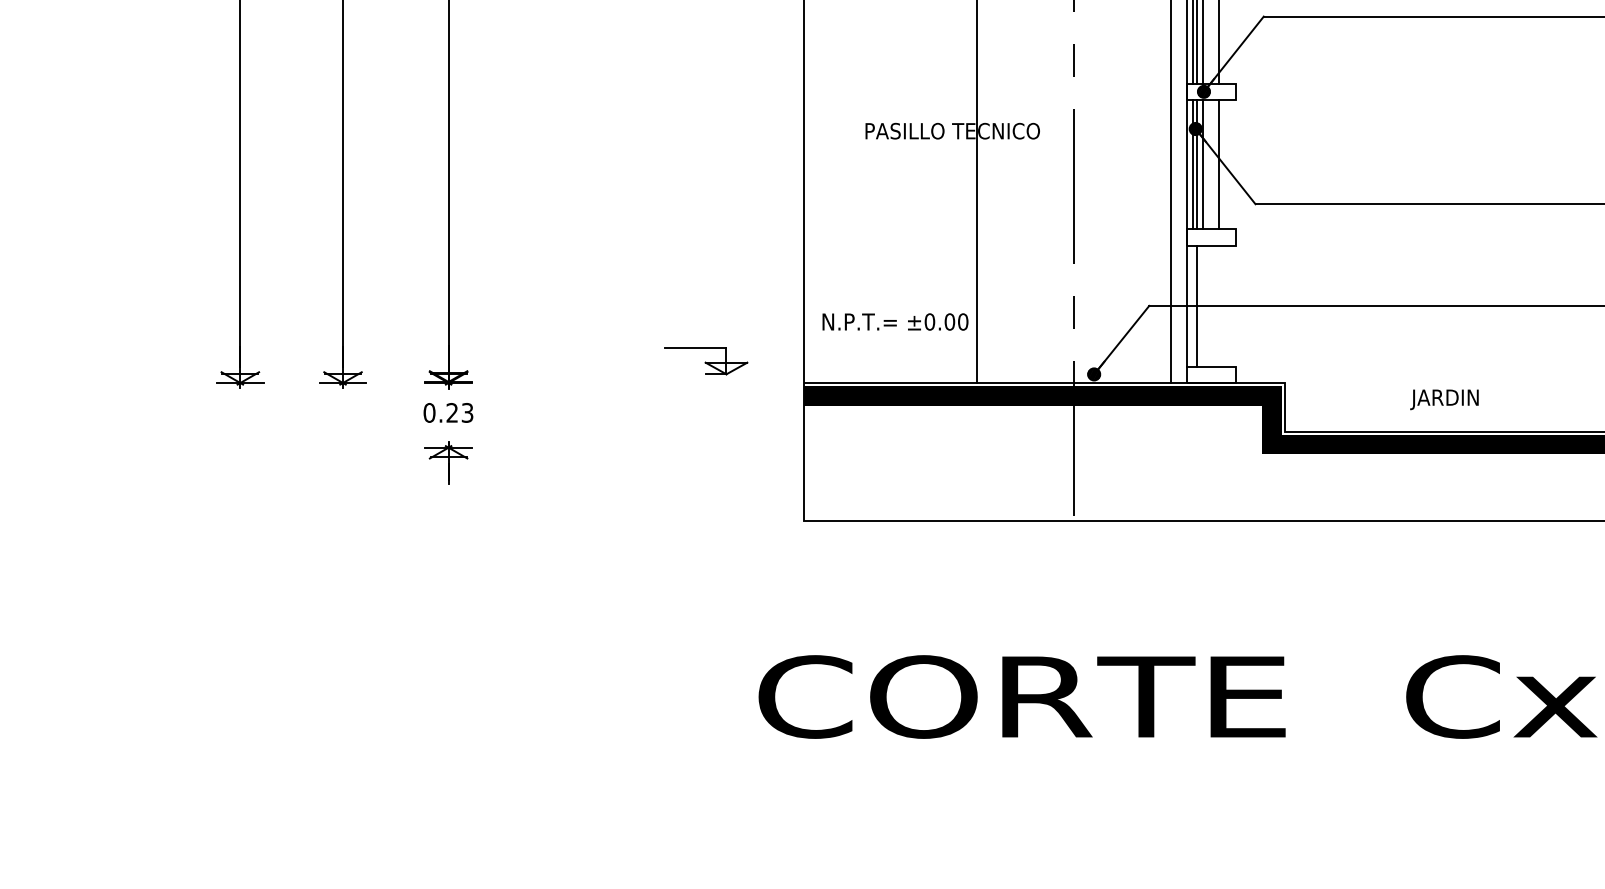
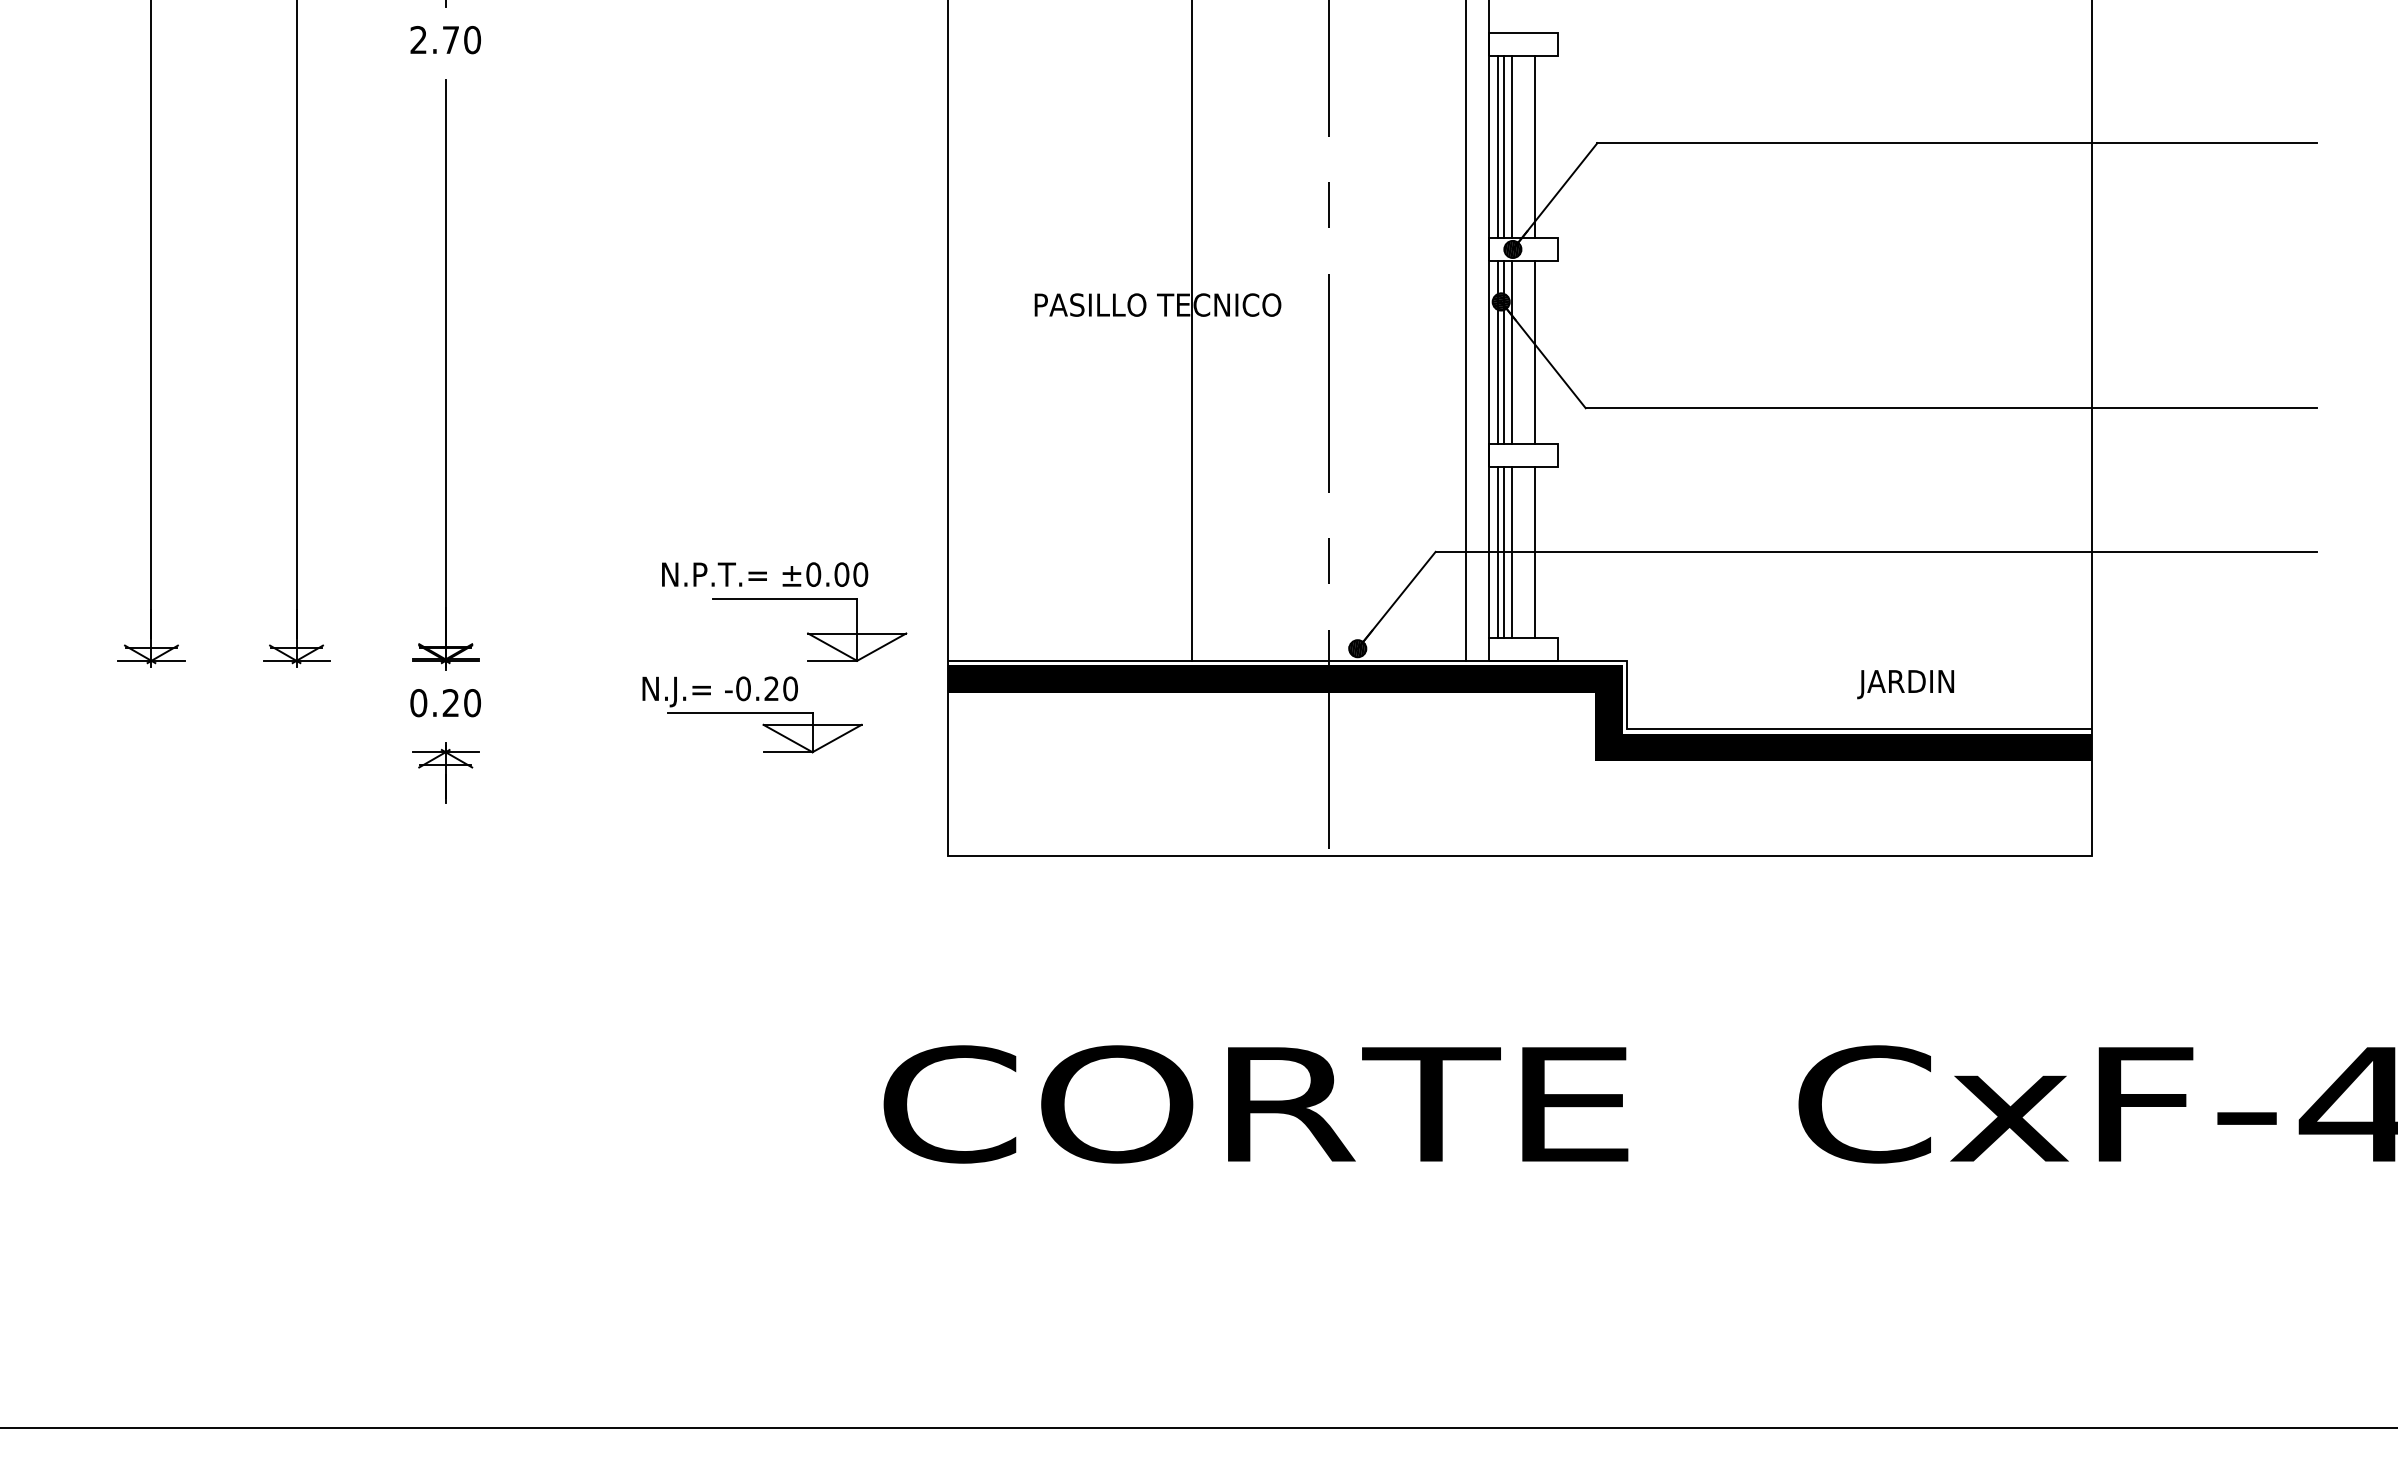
line: (1193, 306) -> (1497, 552), added
line: (1202, 306) -> (1511, 552), added
line: (1219, 306) -> (1534, 552), added
text: (895, 321) -> (765, 574), moved
part: (706, 360) -> (809, 629), size x1.67
text: (1444, 399) -> (1905, 684), moved
text: (467, 413) -> (472, 703), 0.23 -> 0.20
part: (665, 421) -> (752, 714), added

